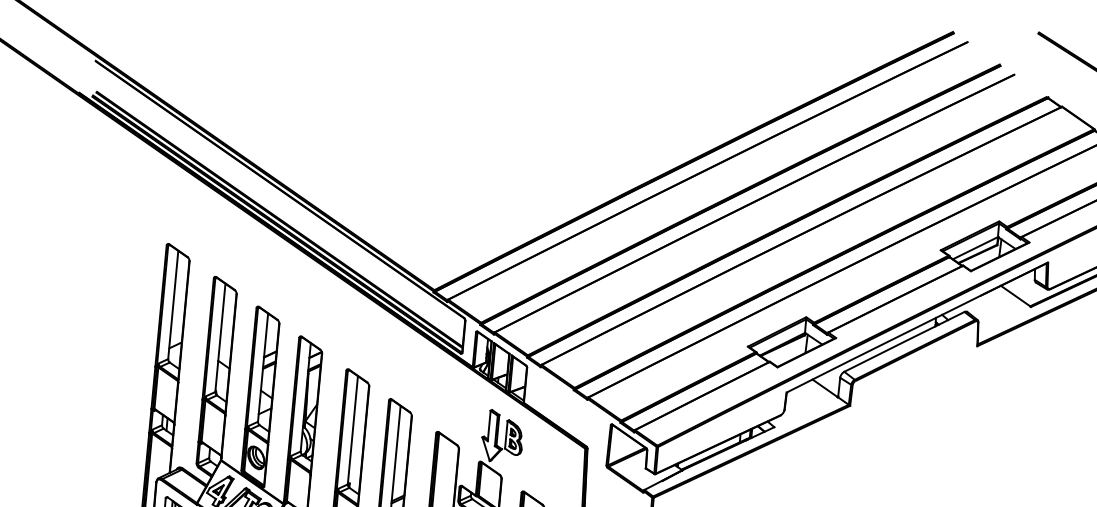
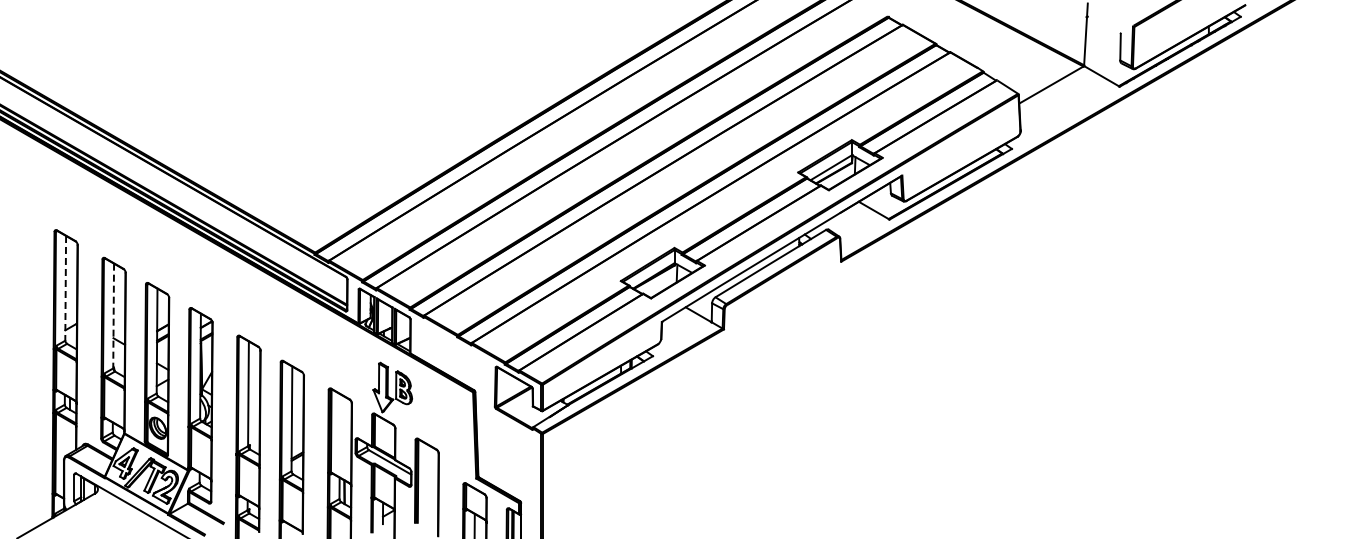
line: (173, 305) -> (65, 288), solid -> dashed
line: (220, 338) -> (113, 316), solid -> dashed

